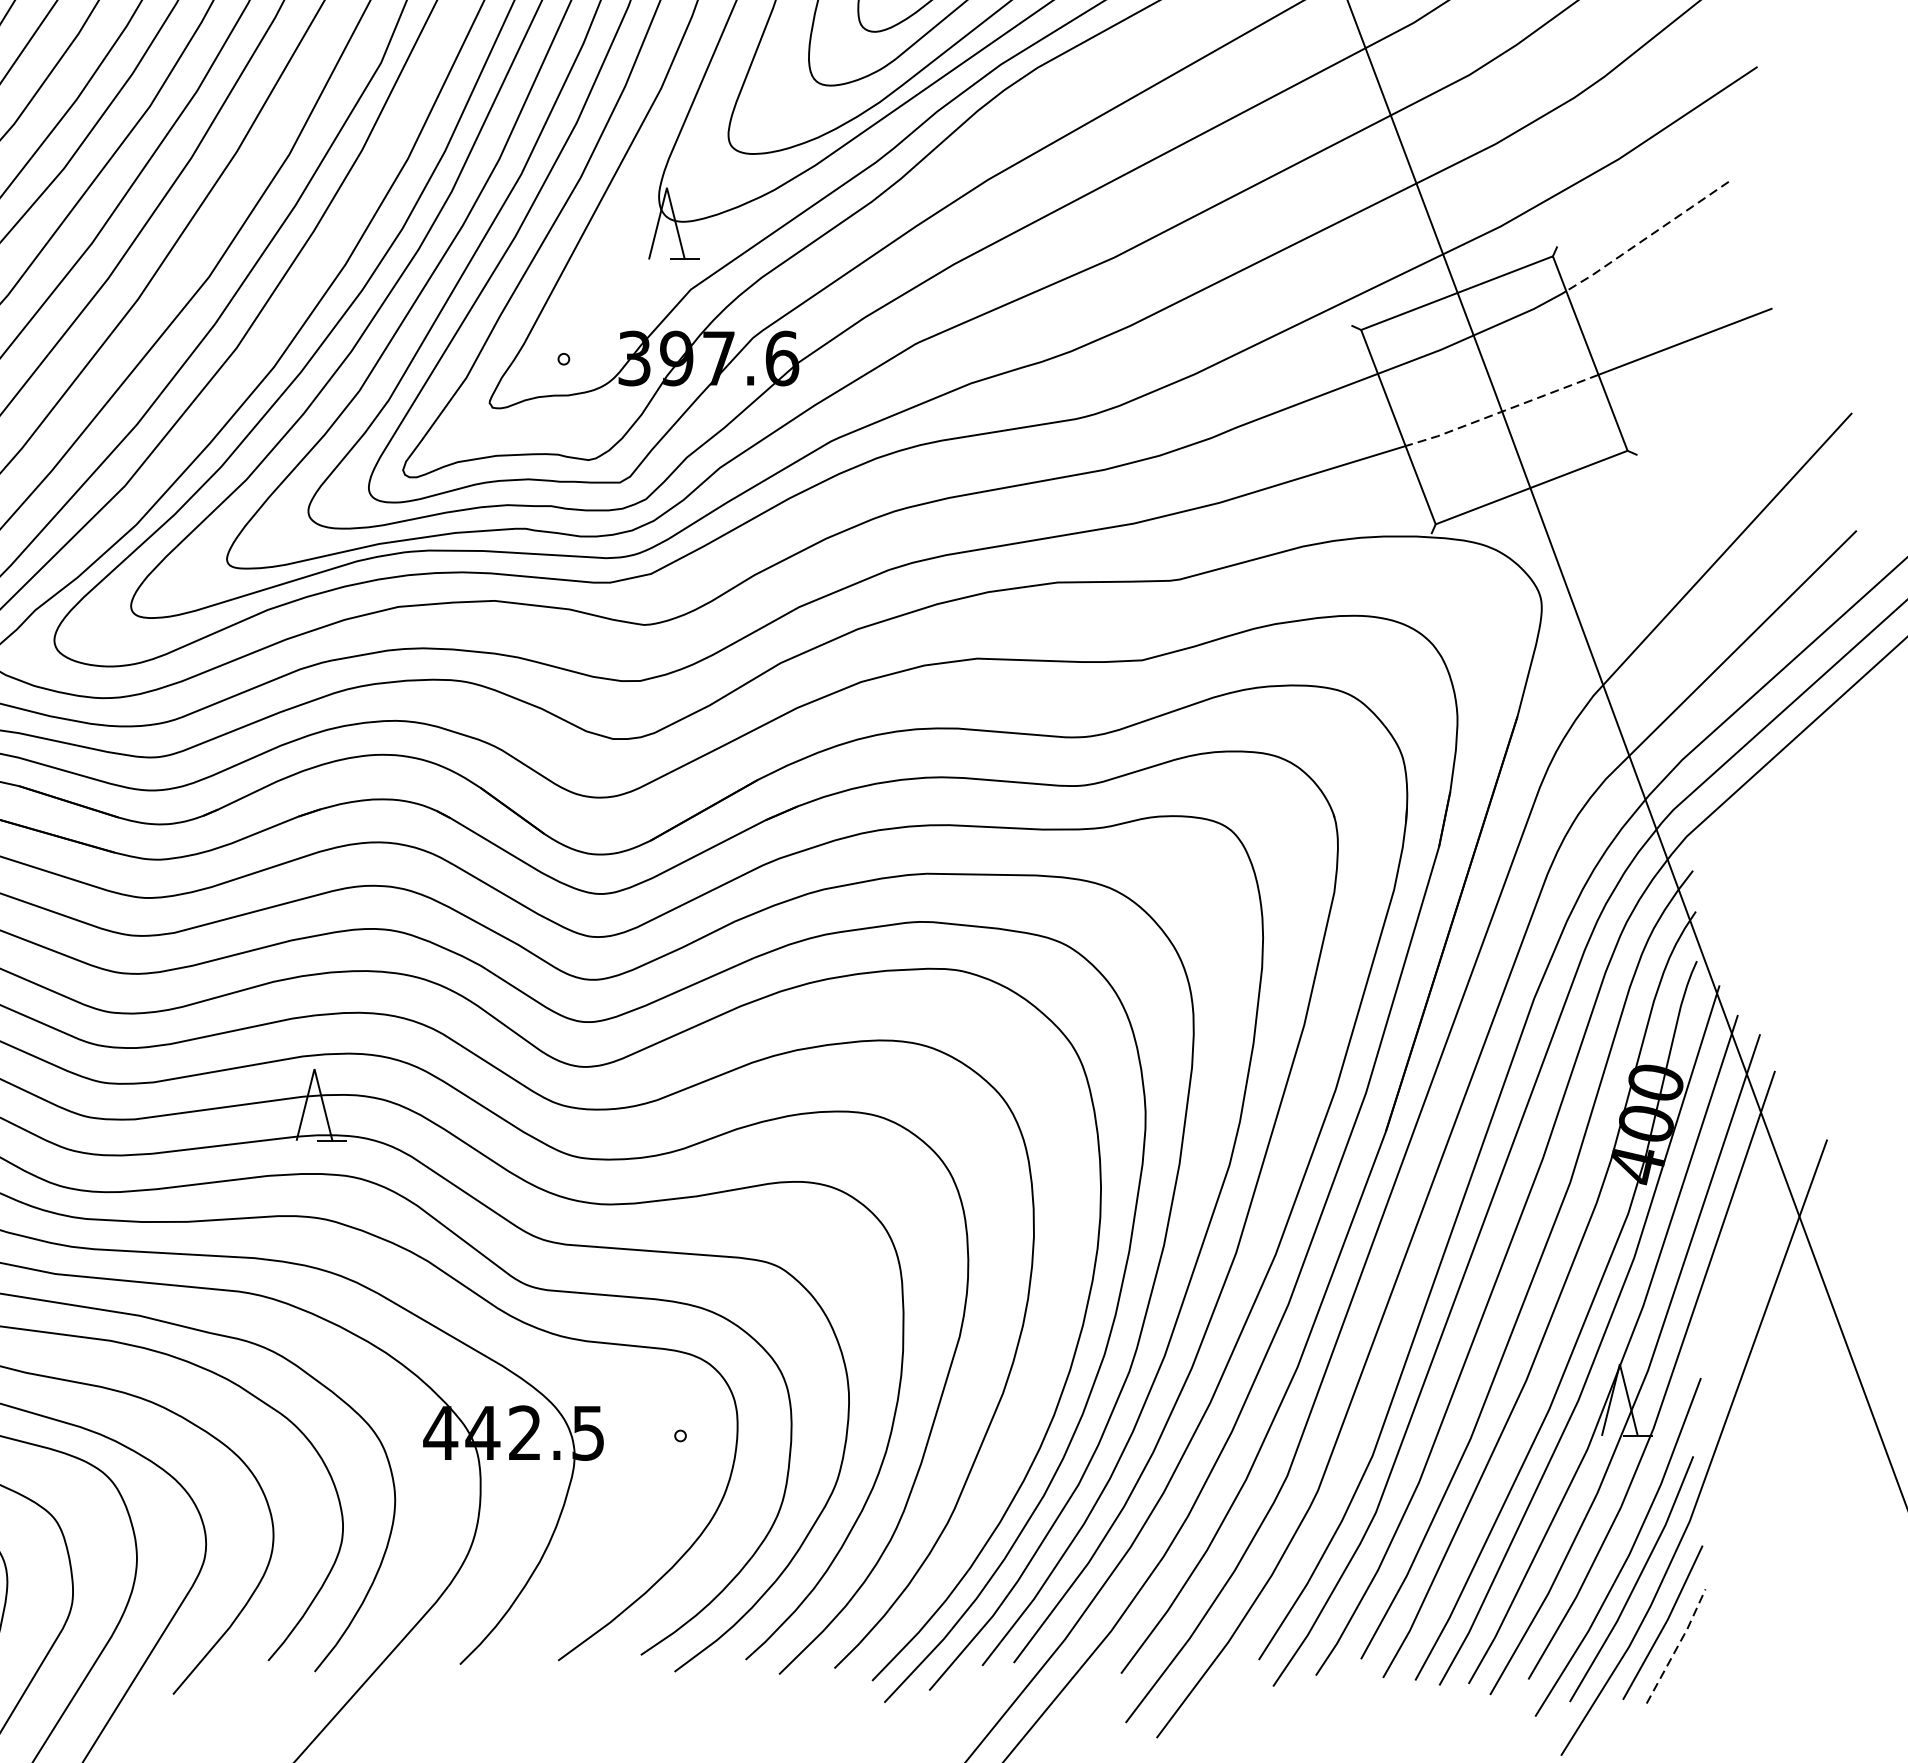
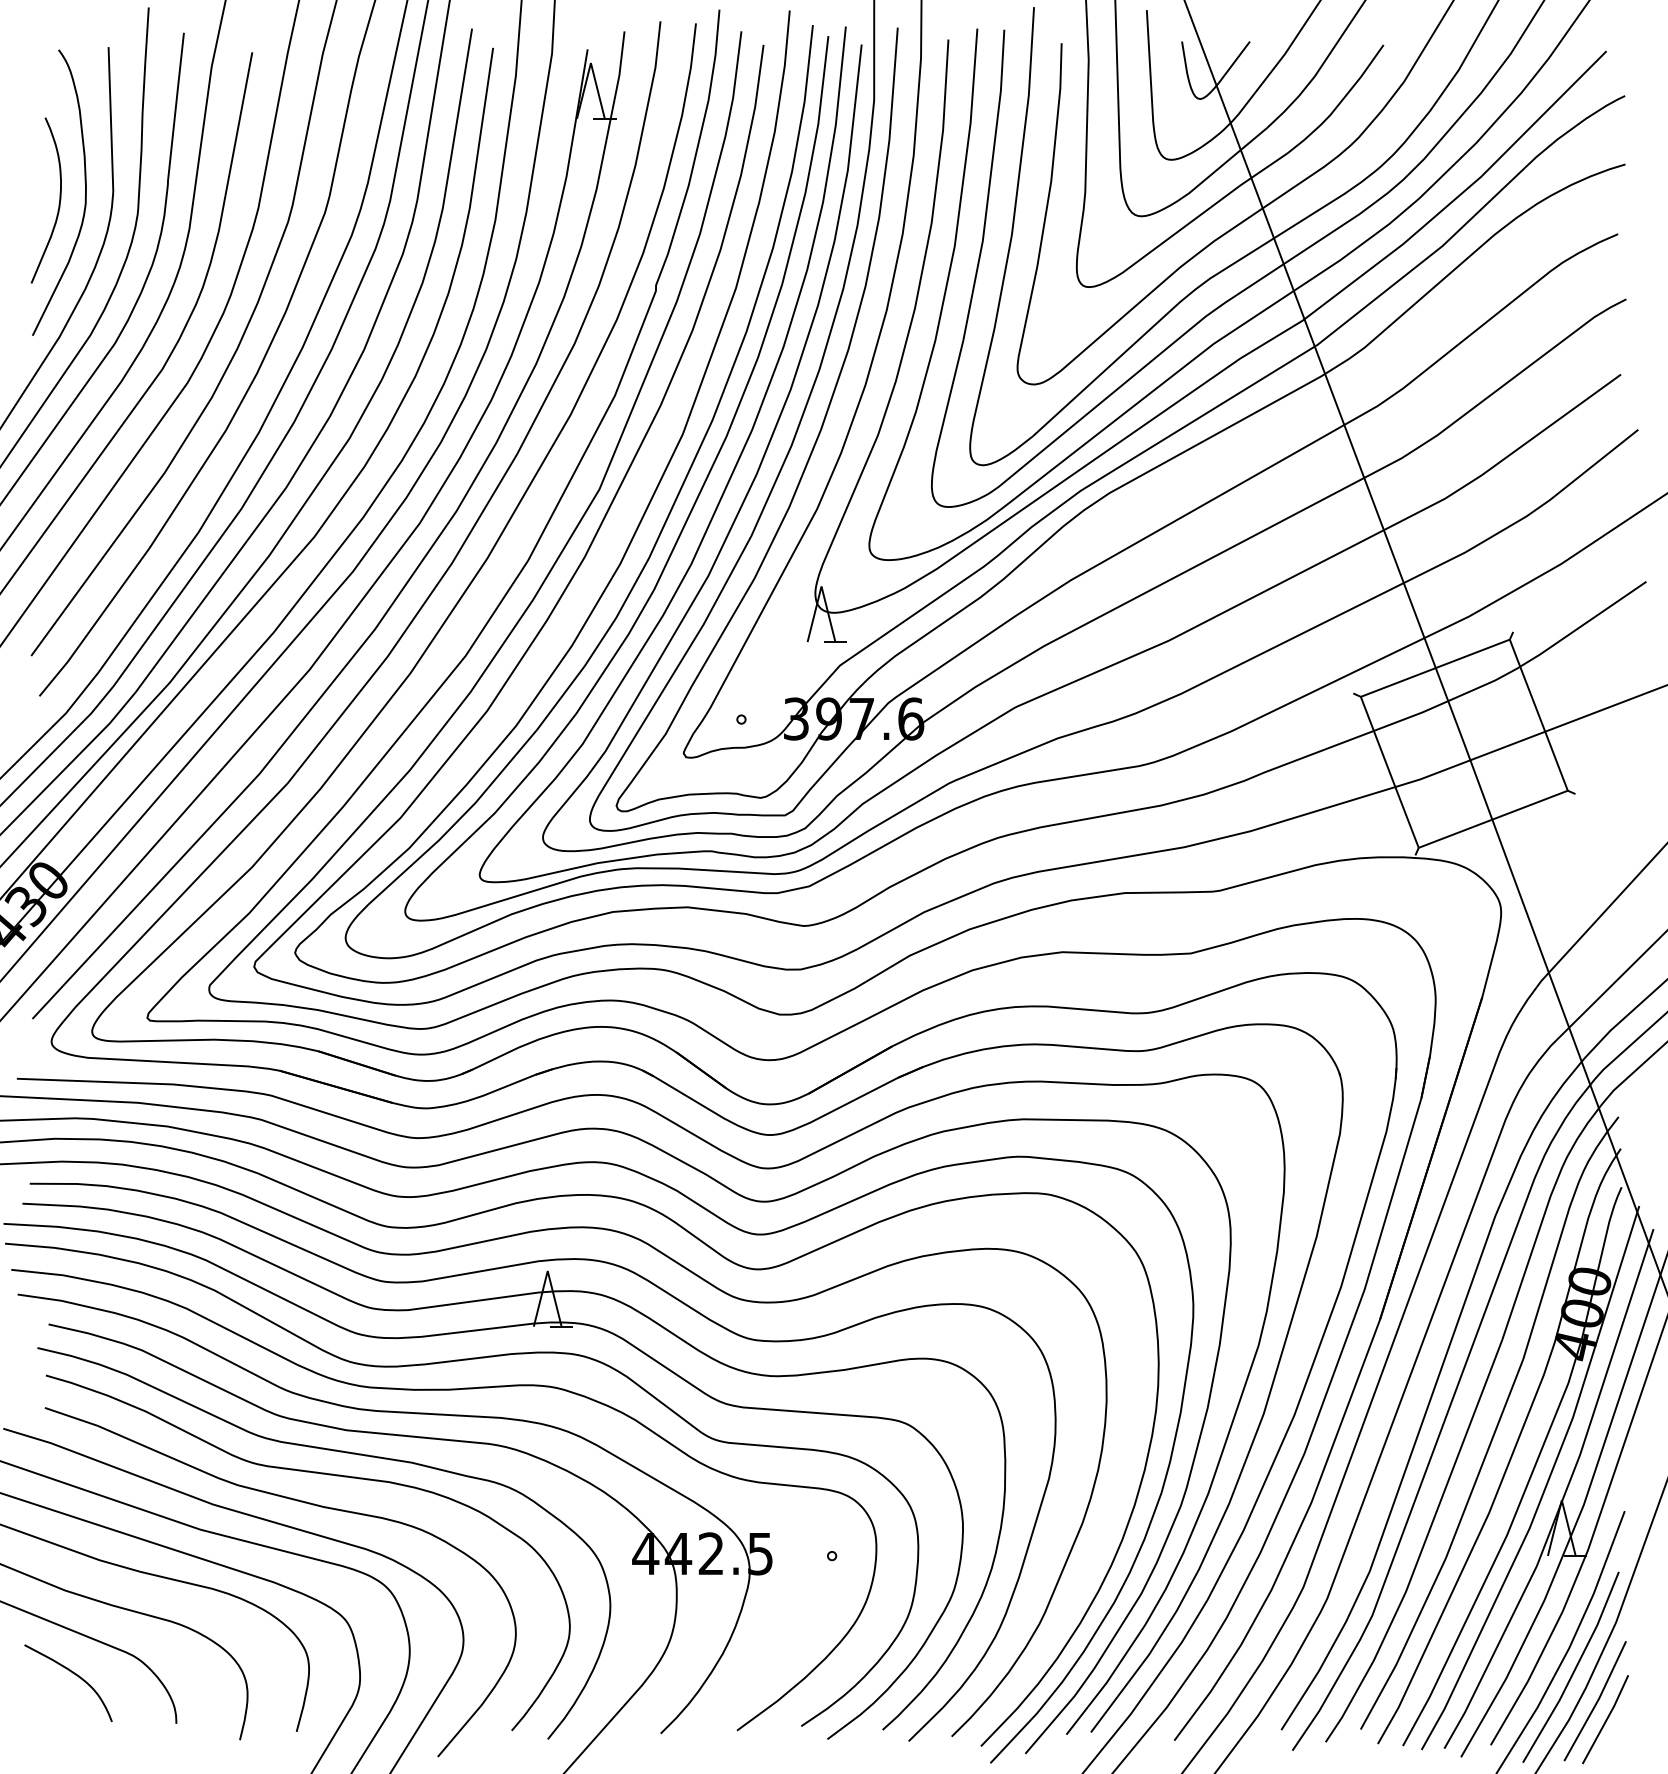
line: (1646, 238) -> (1582, 625), dashed -> solid
line: (1501, 411) -> (1469, 760), dashed -> solid
line: (1678, 1646) -> (1607, 1719), dashed -> solid

